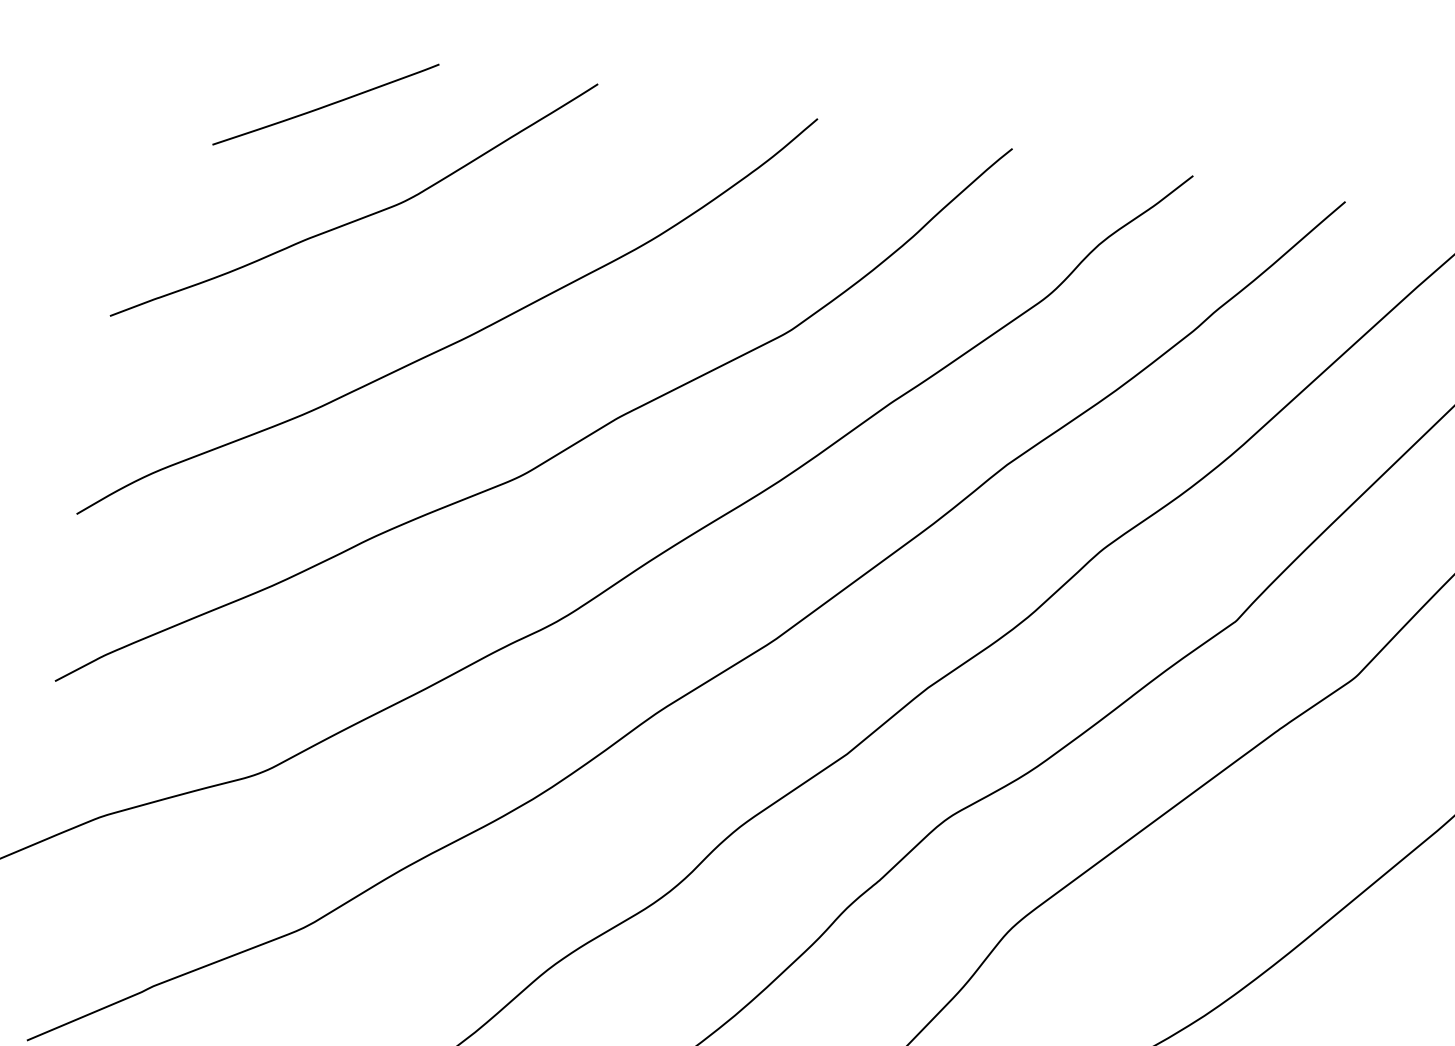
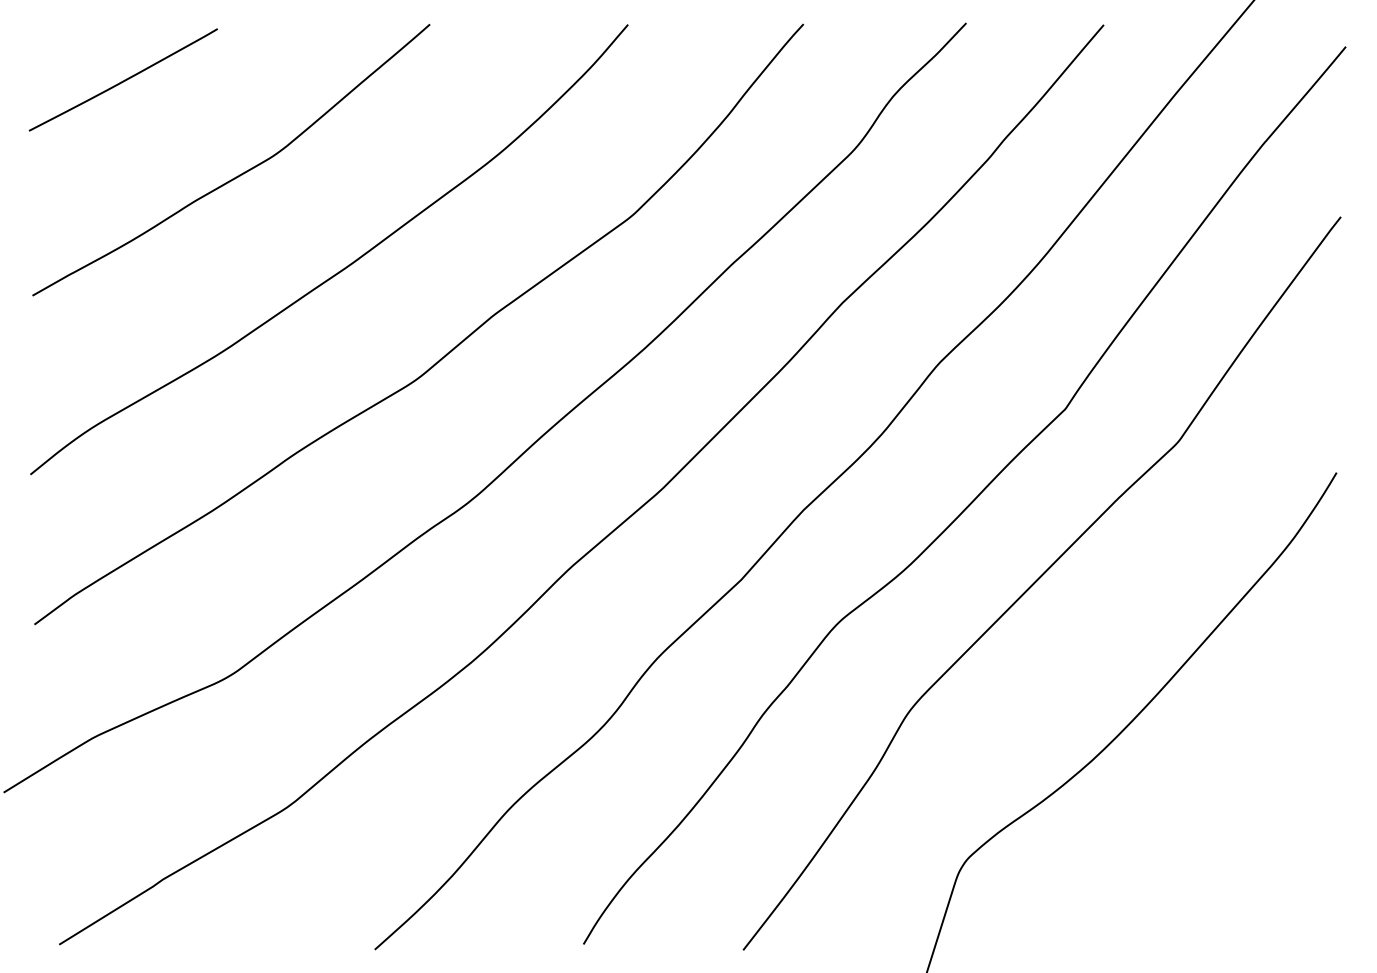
curve: (324, 105) -> (122, 80), moved

